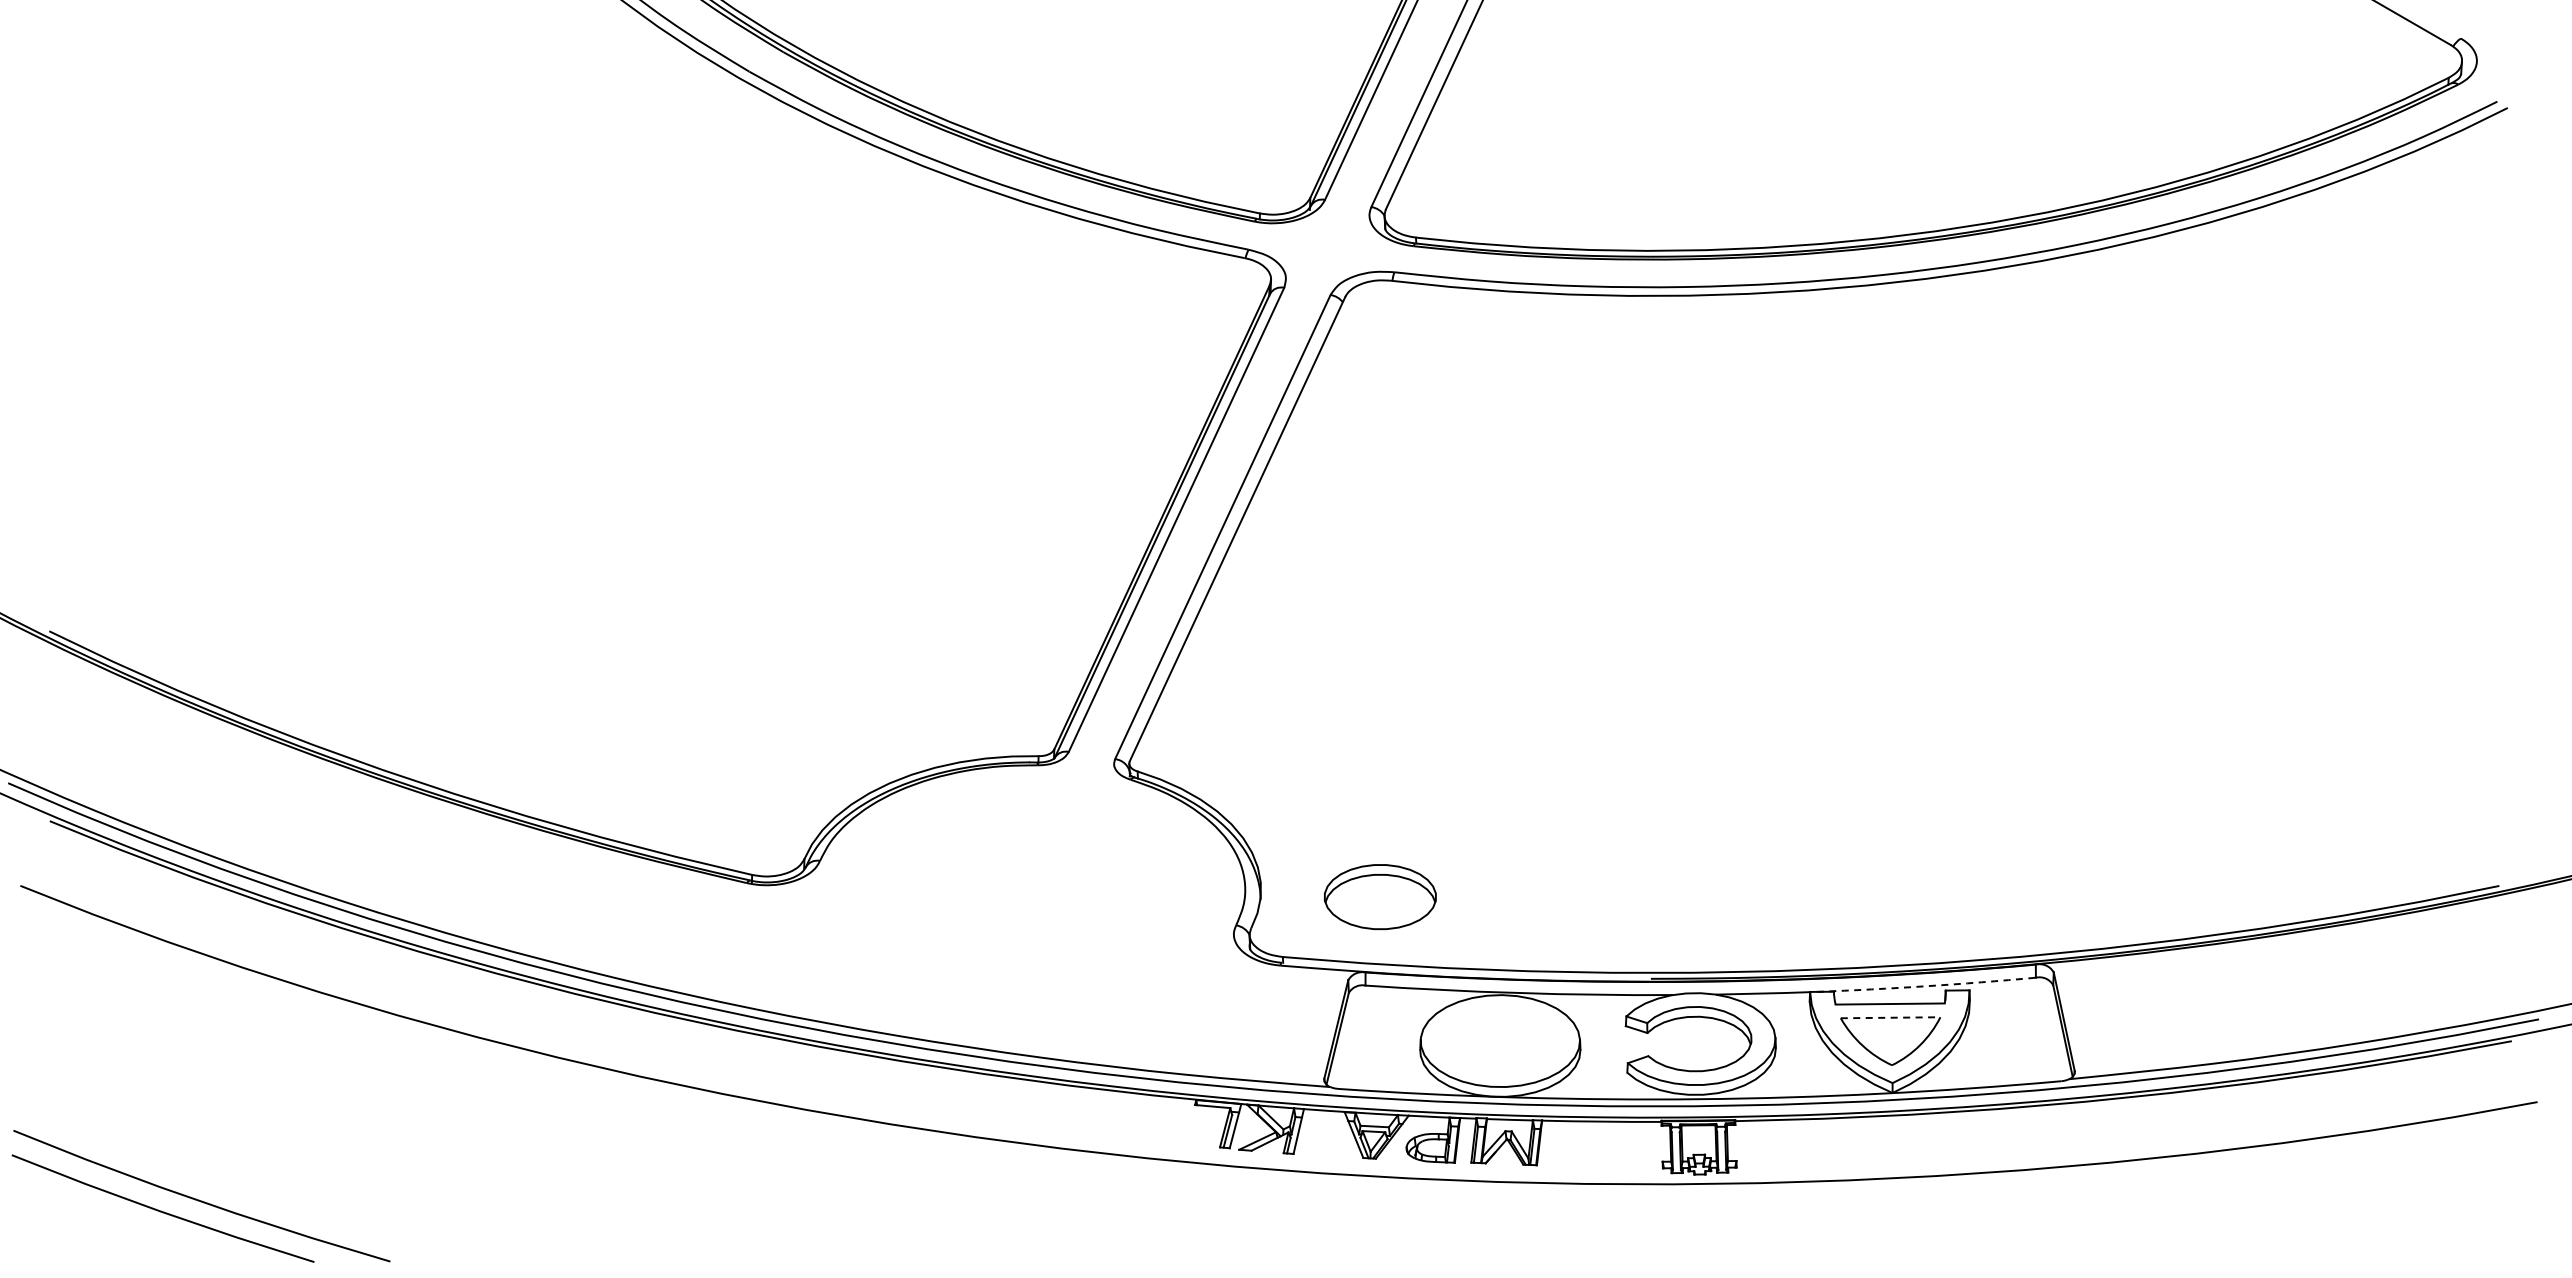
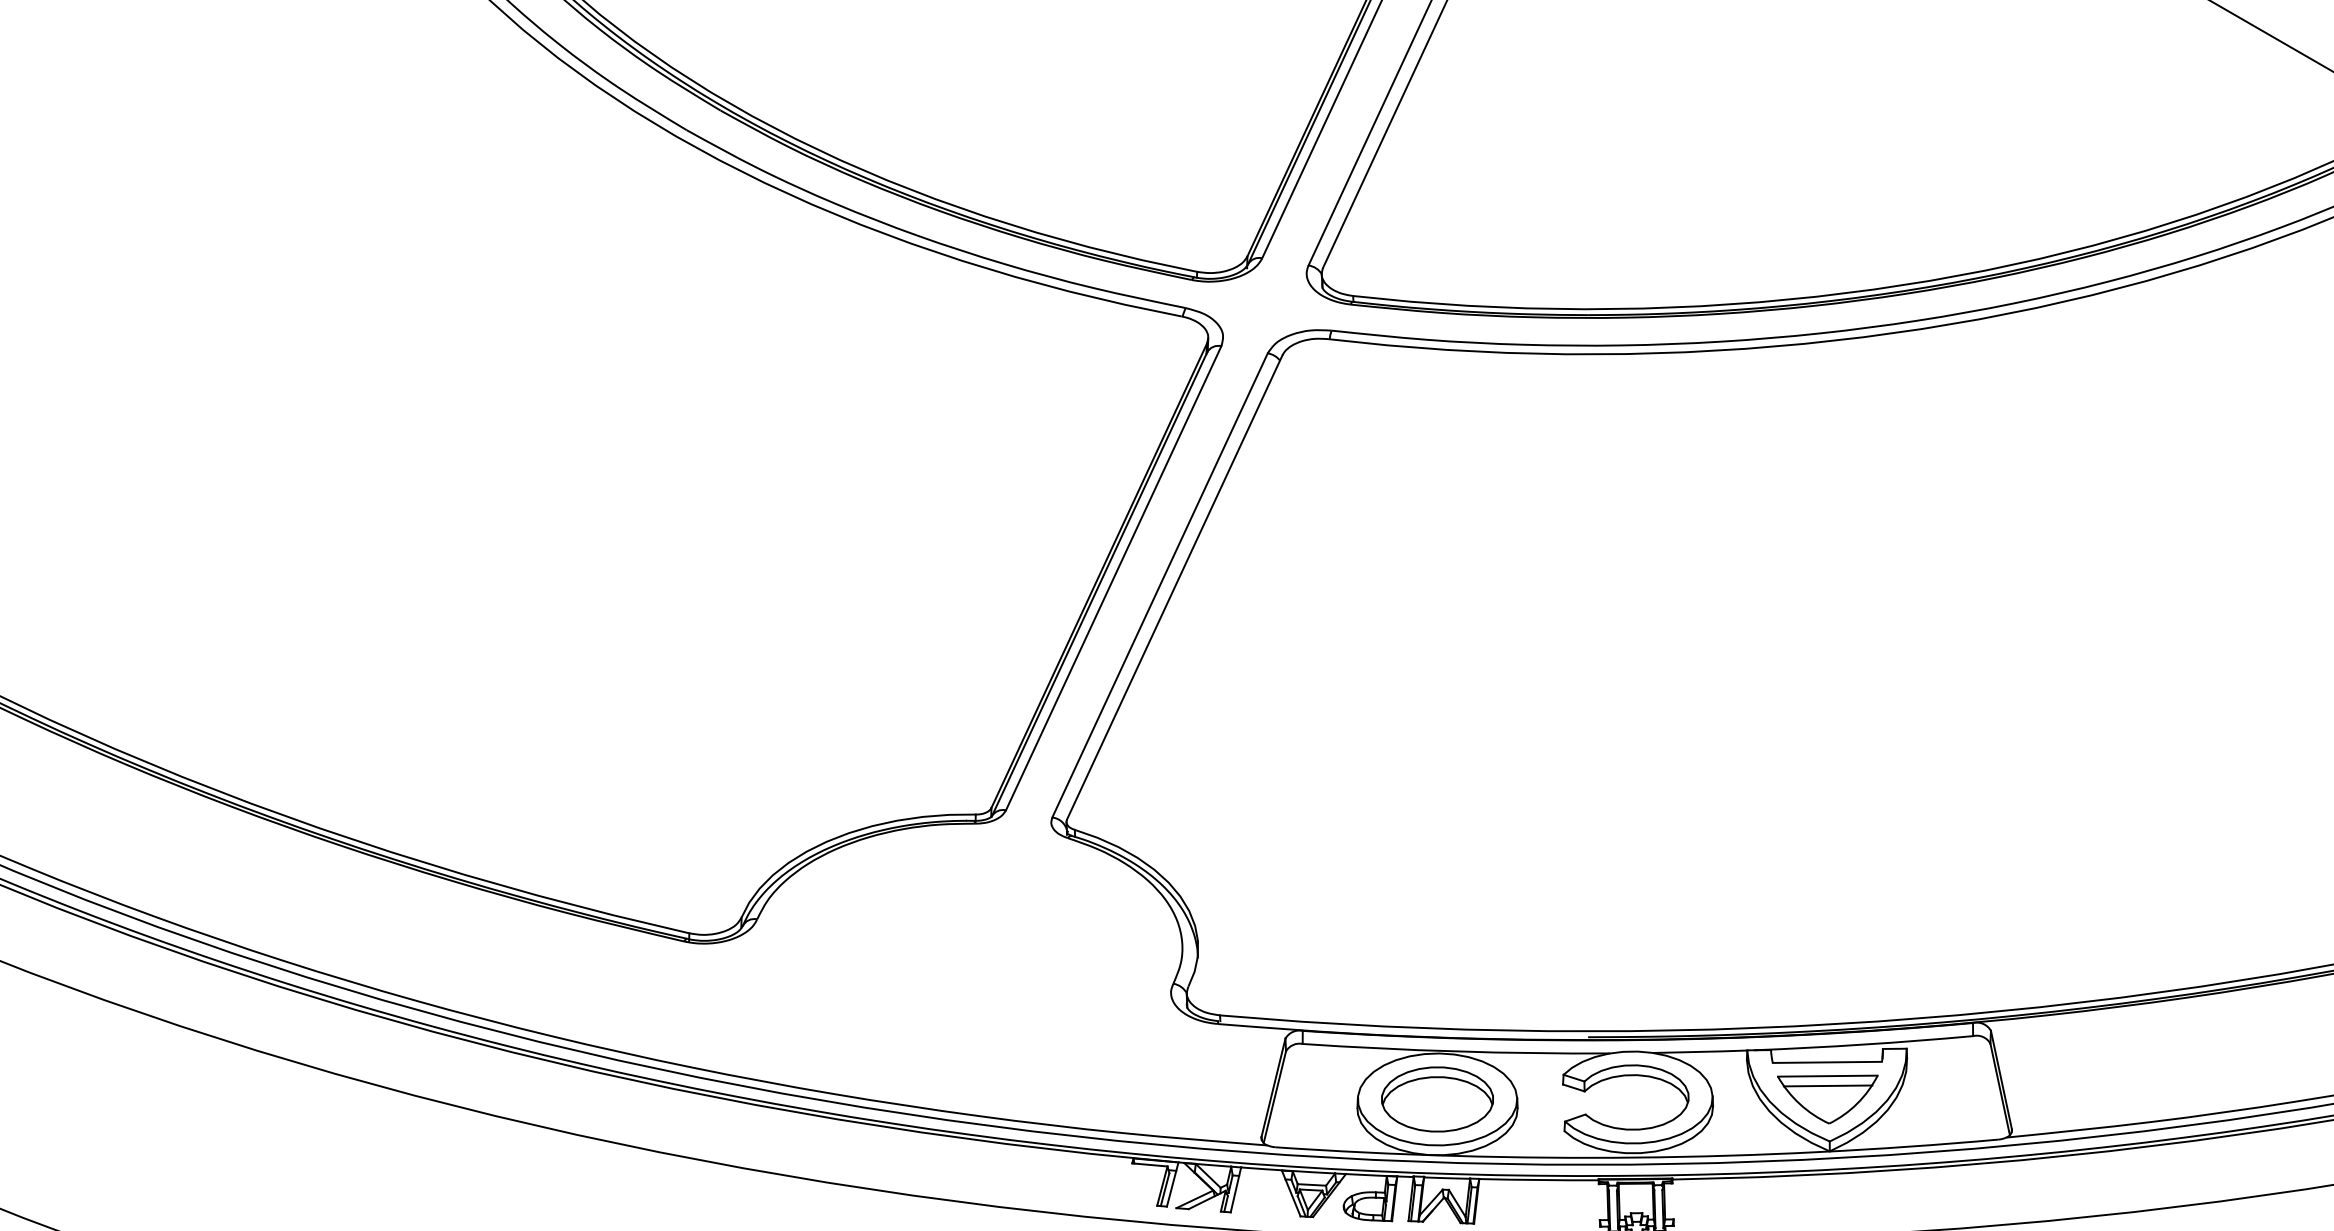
part: (1380, 897) -> (1437, 1099), moved
arc: (1926, 986) -> (1863, 1044), dashed -> solid
line: (1890, 1017) -> (1827, 1075), dashed -> solid
line: (1890, 1027) -> (1827, 1085), added

